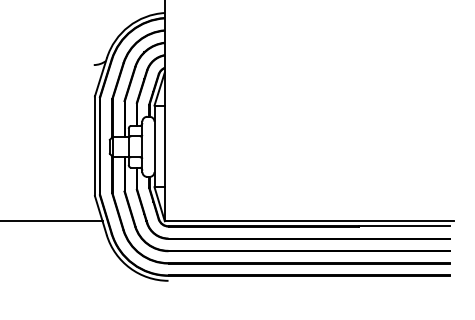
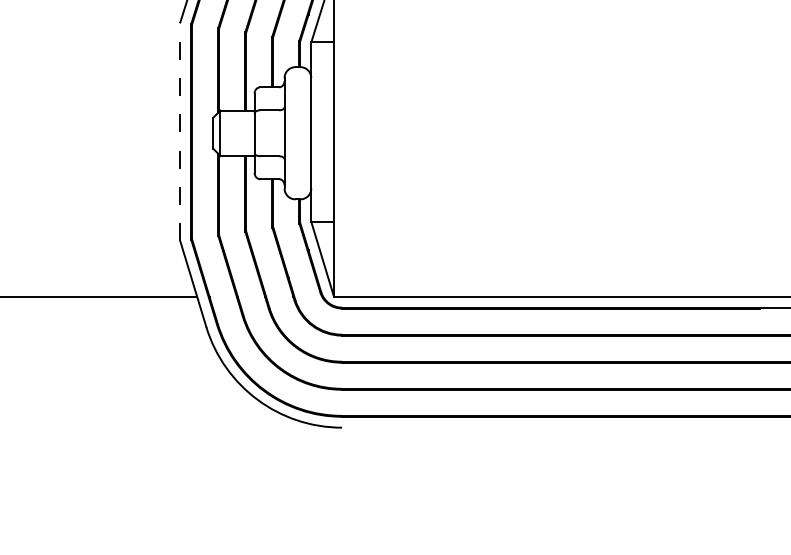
line: (94, 146) -> (179, 132), solid -> dashed

